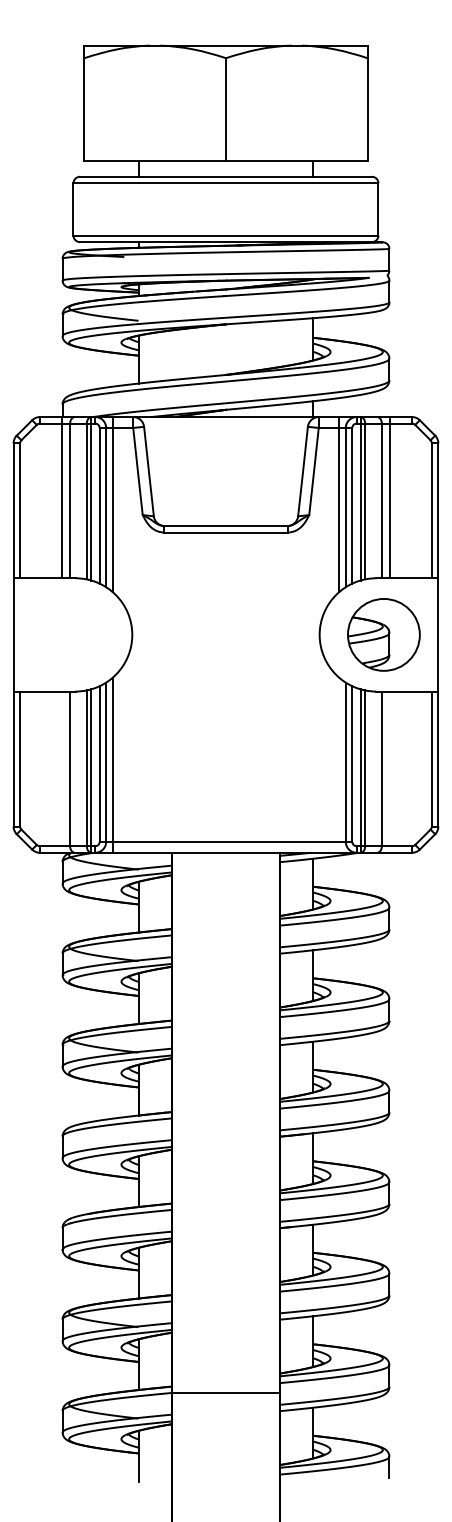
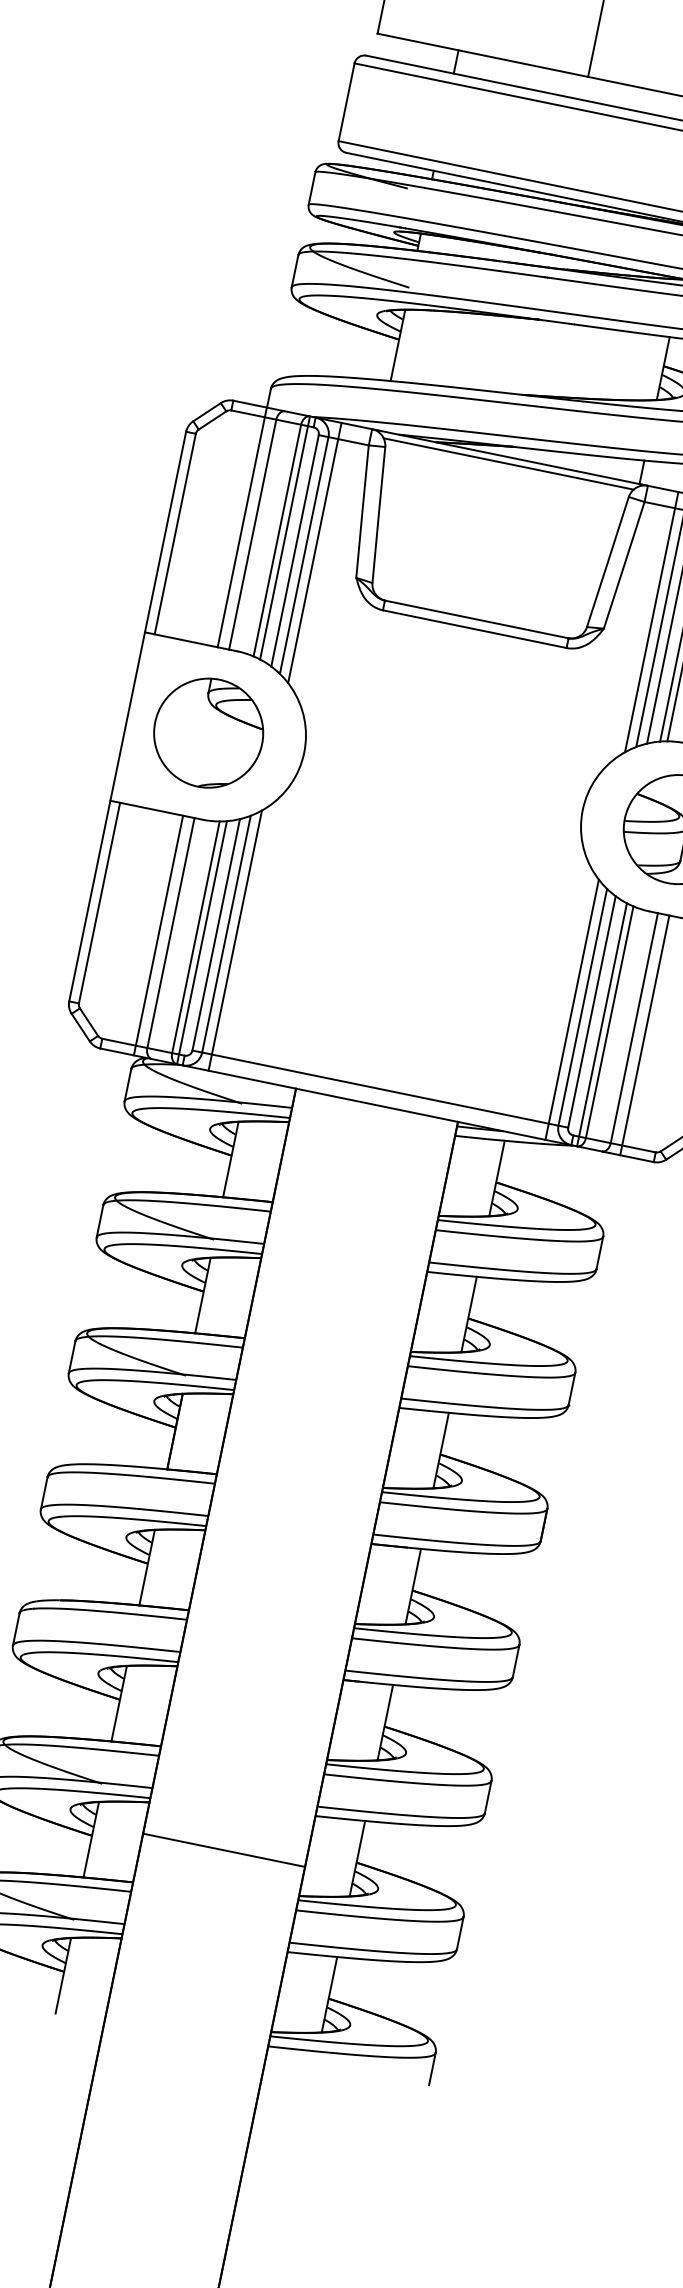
line: (225, 421) -> (507, 463), added
part: (67, 634) -> (207, 732), added
line: (339, 764) -> (572, 1008), added
line: (62, 771) -> (158, 934), added
line: (389, 771) -> (644, 1034), added
line: (225, 1392) -> (223, 1849), moved

